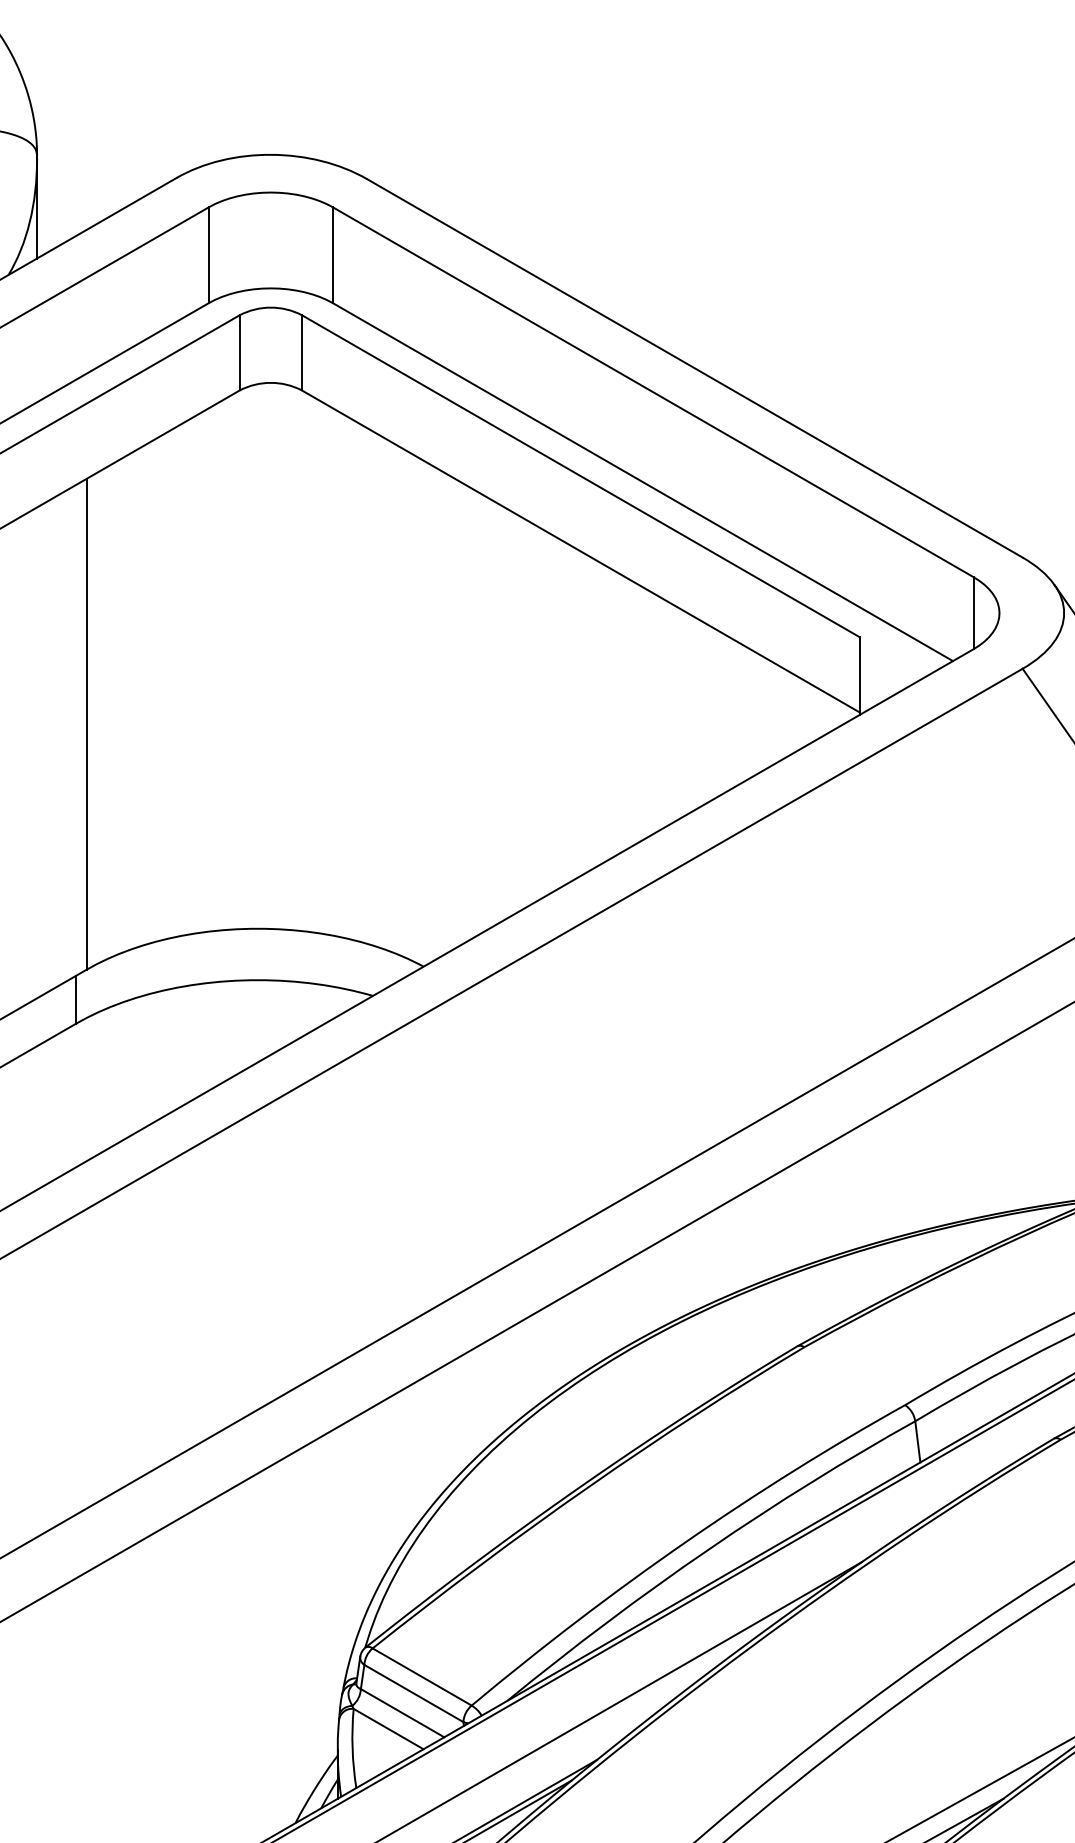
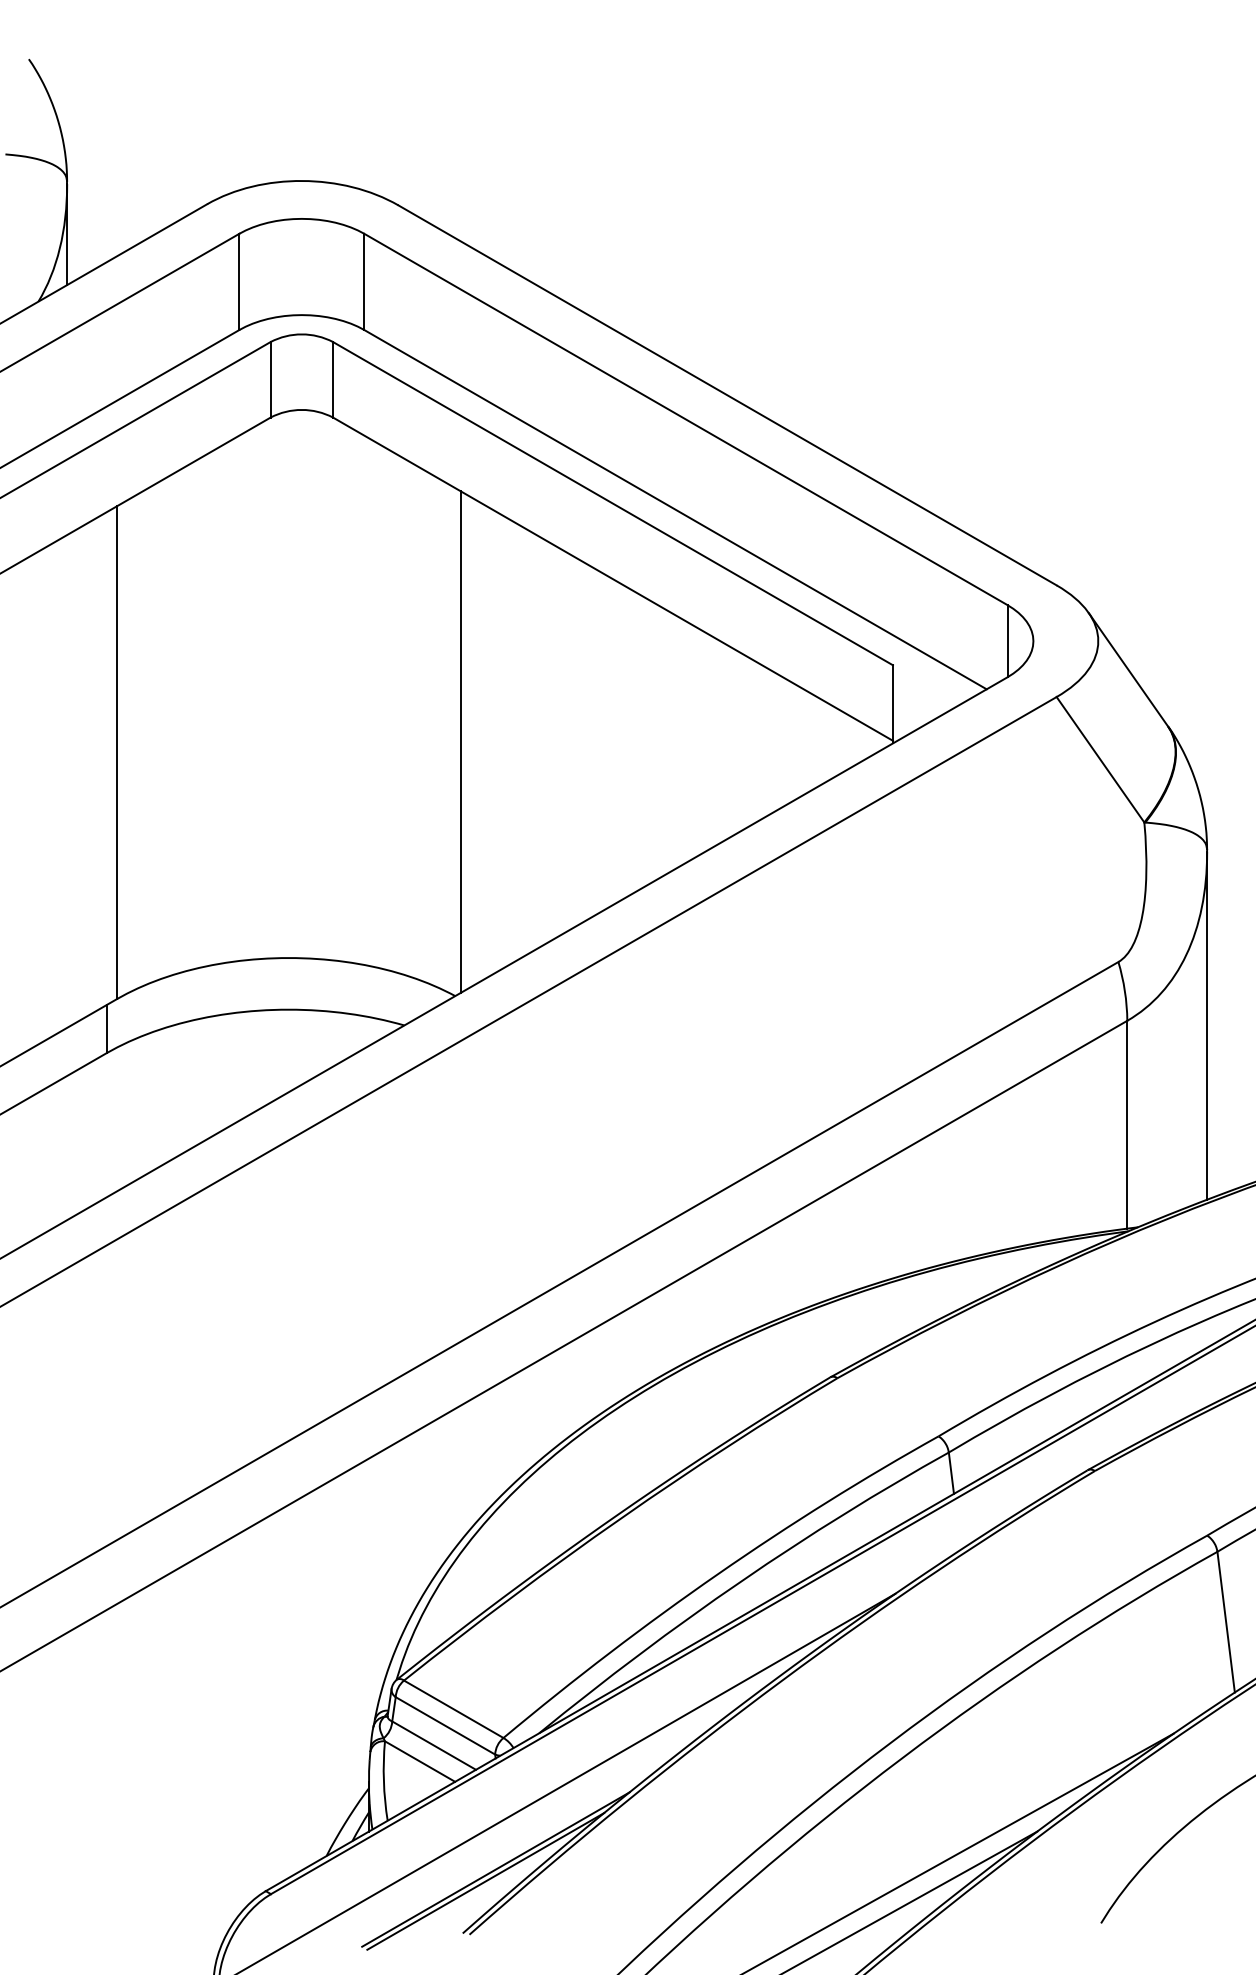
line: (428, 713) -> (460, 741), added

